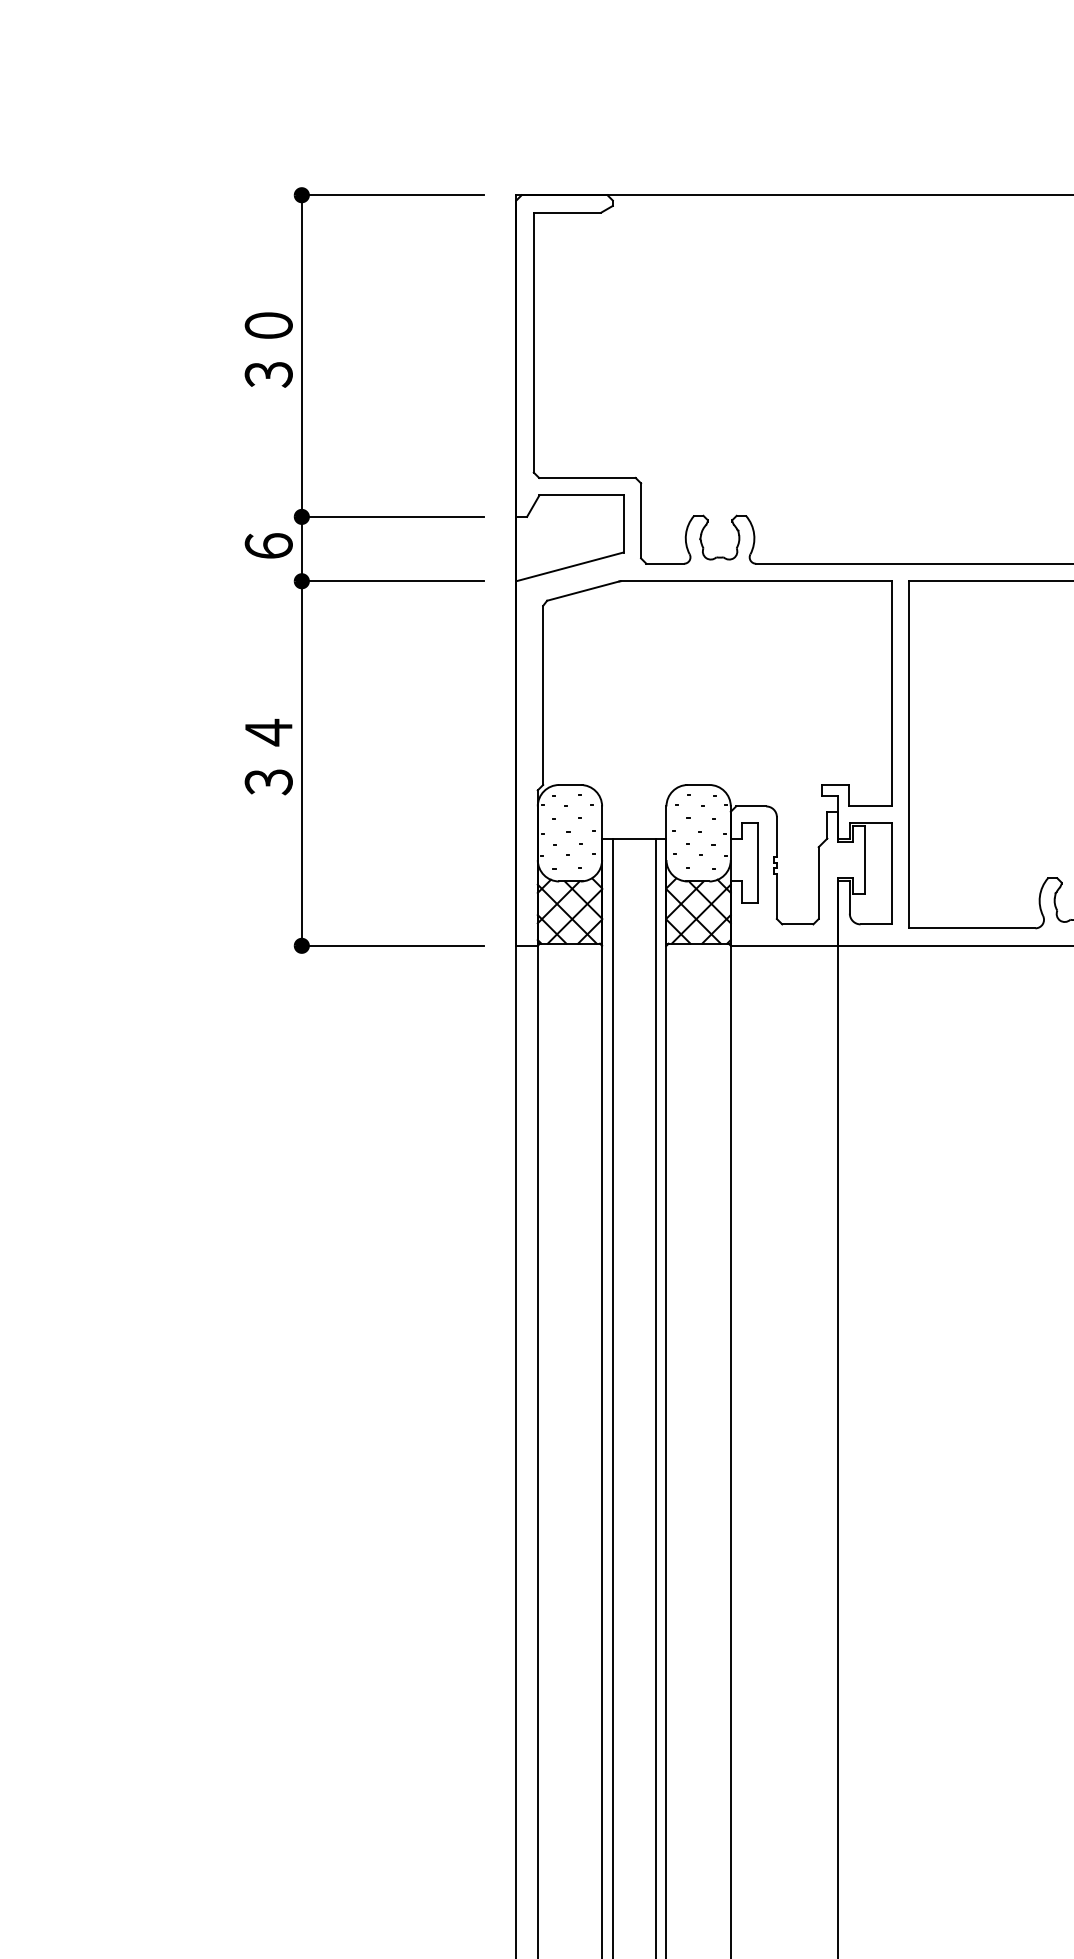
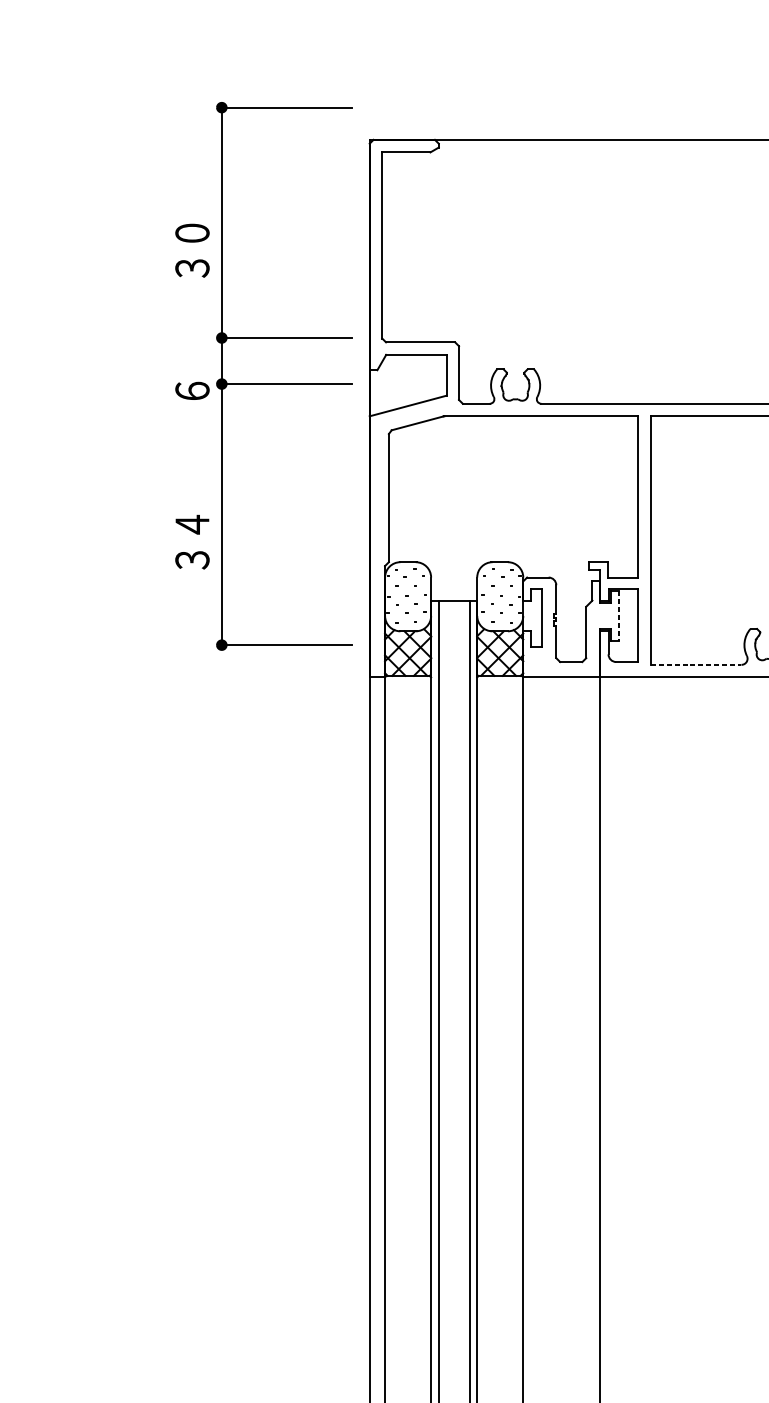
part: (388, 580) -> (283, 383), moved
line: (864, 860) -> (619, 616), solid -> dashed
line: (972, 928) -> (696, 664), solid -> dashed

